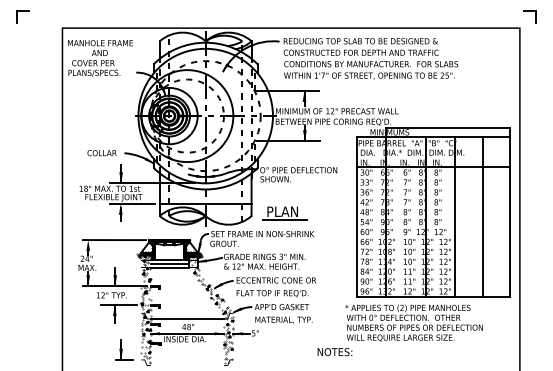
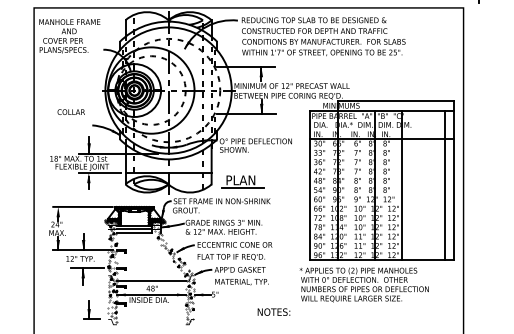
text: (101, 153) -> (70, 112), moved
line: (482, 216) -> (445, 184), moved
text: (334, 352) -> (273, 312), moved

